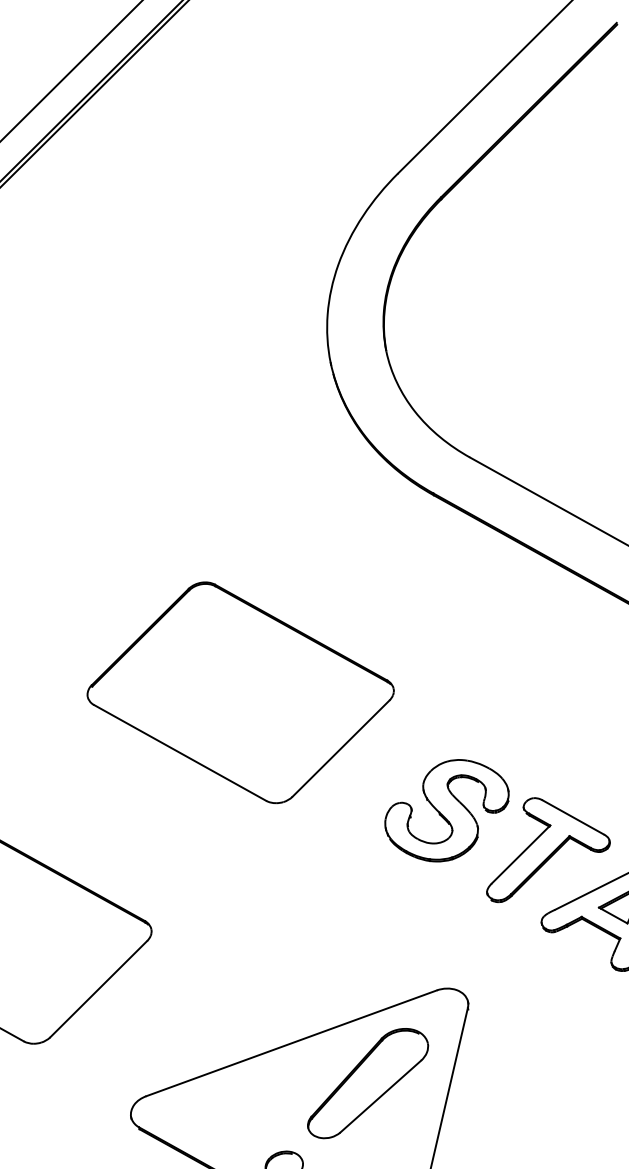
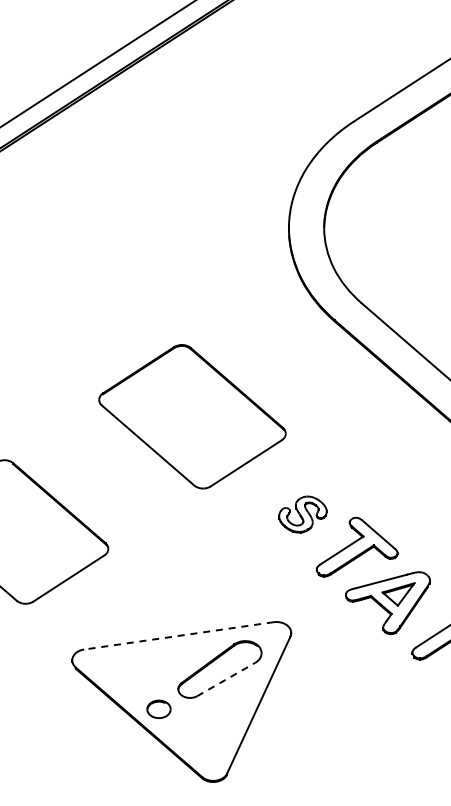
part: (446, 810) -> (302, 514), size x0.6
line: (290, 1042) -> (178, 635), solid -> dashed
line: (381, 1096) -> (226, 679), solid -> dashed

